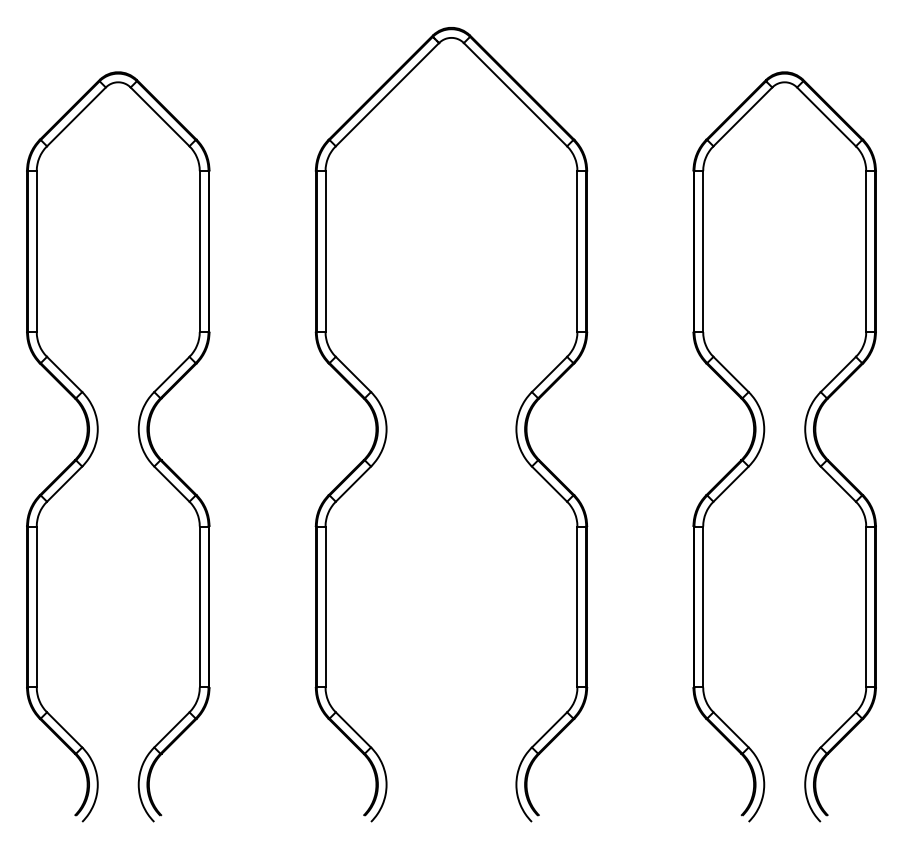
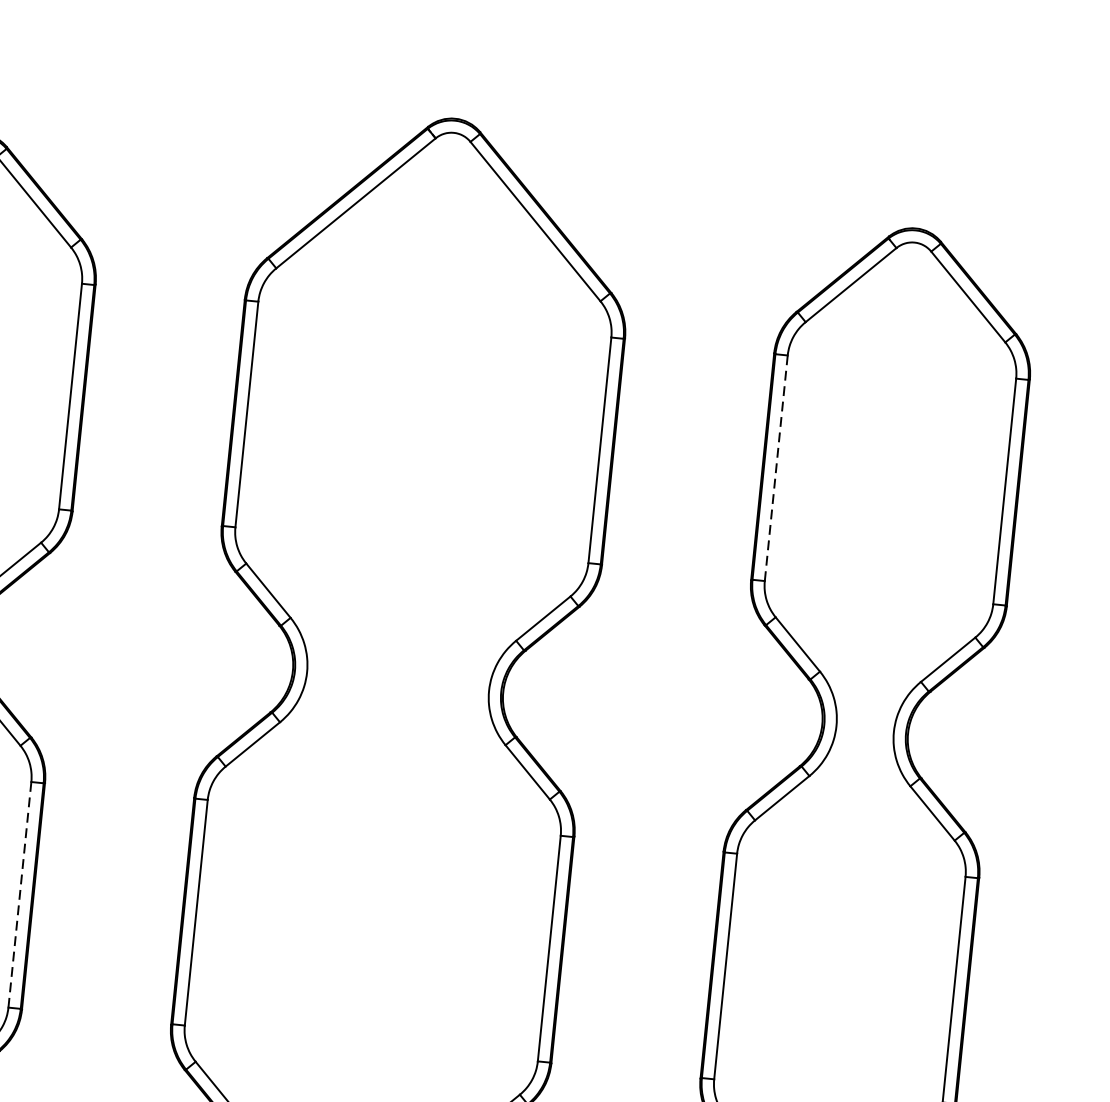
line: (703, 251) -> (776, 468), solid -> dashed
line: (199, 607) -> (19, 895), solid -> dashed

